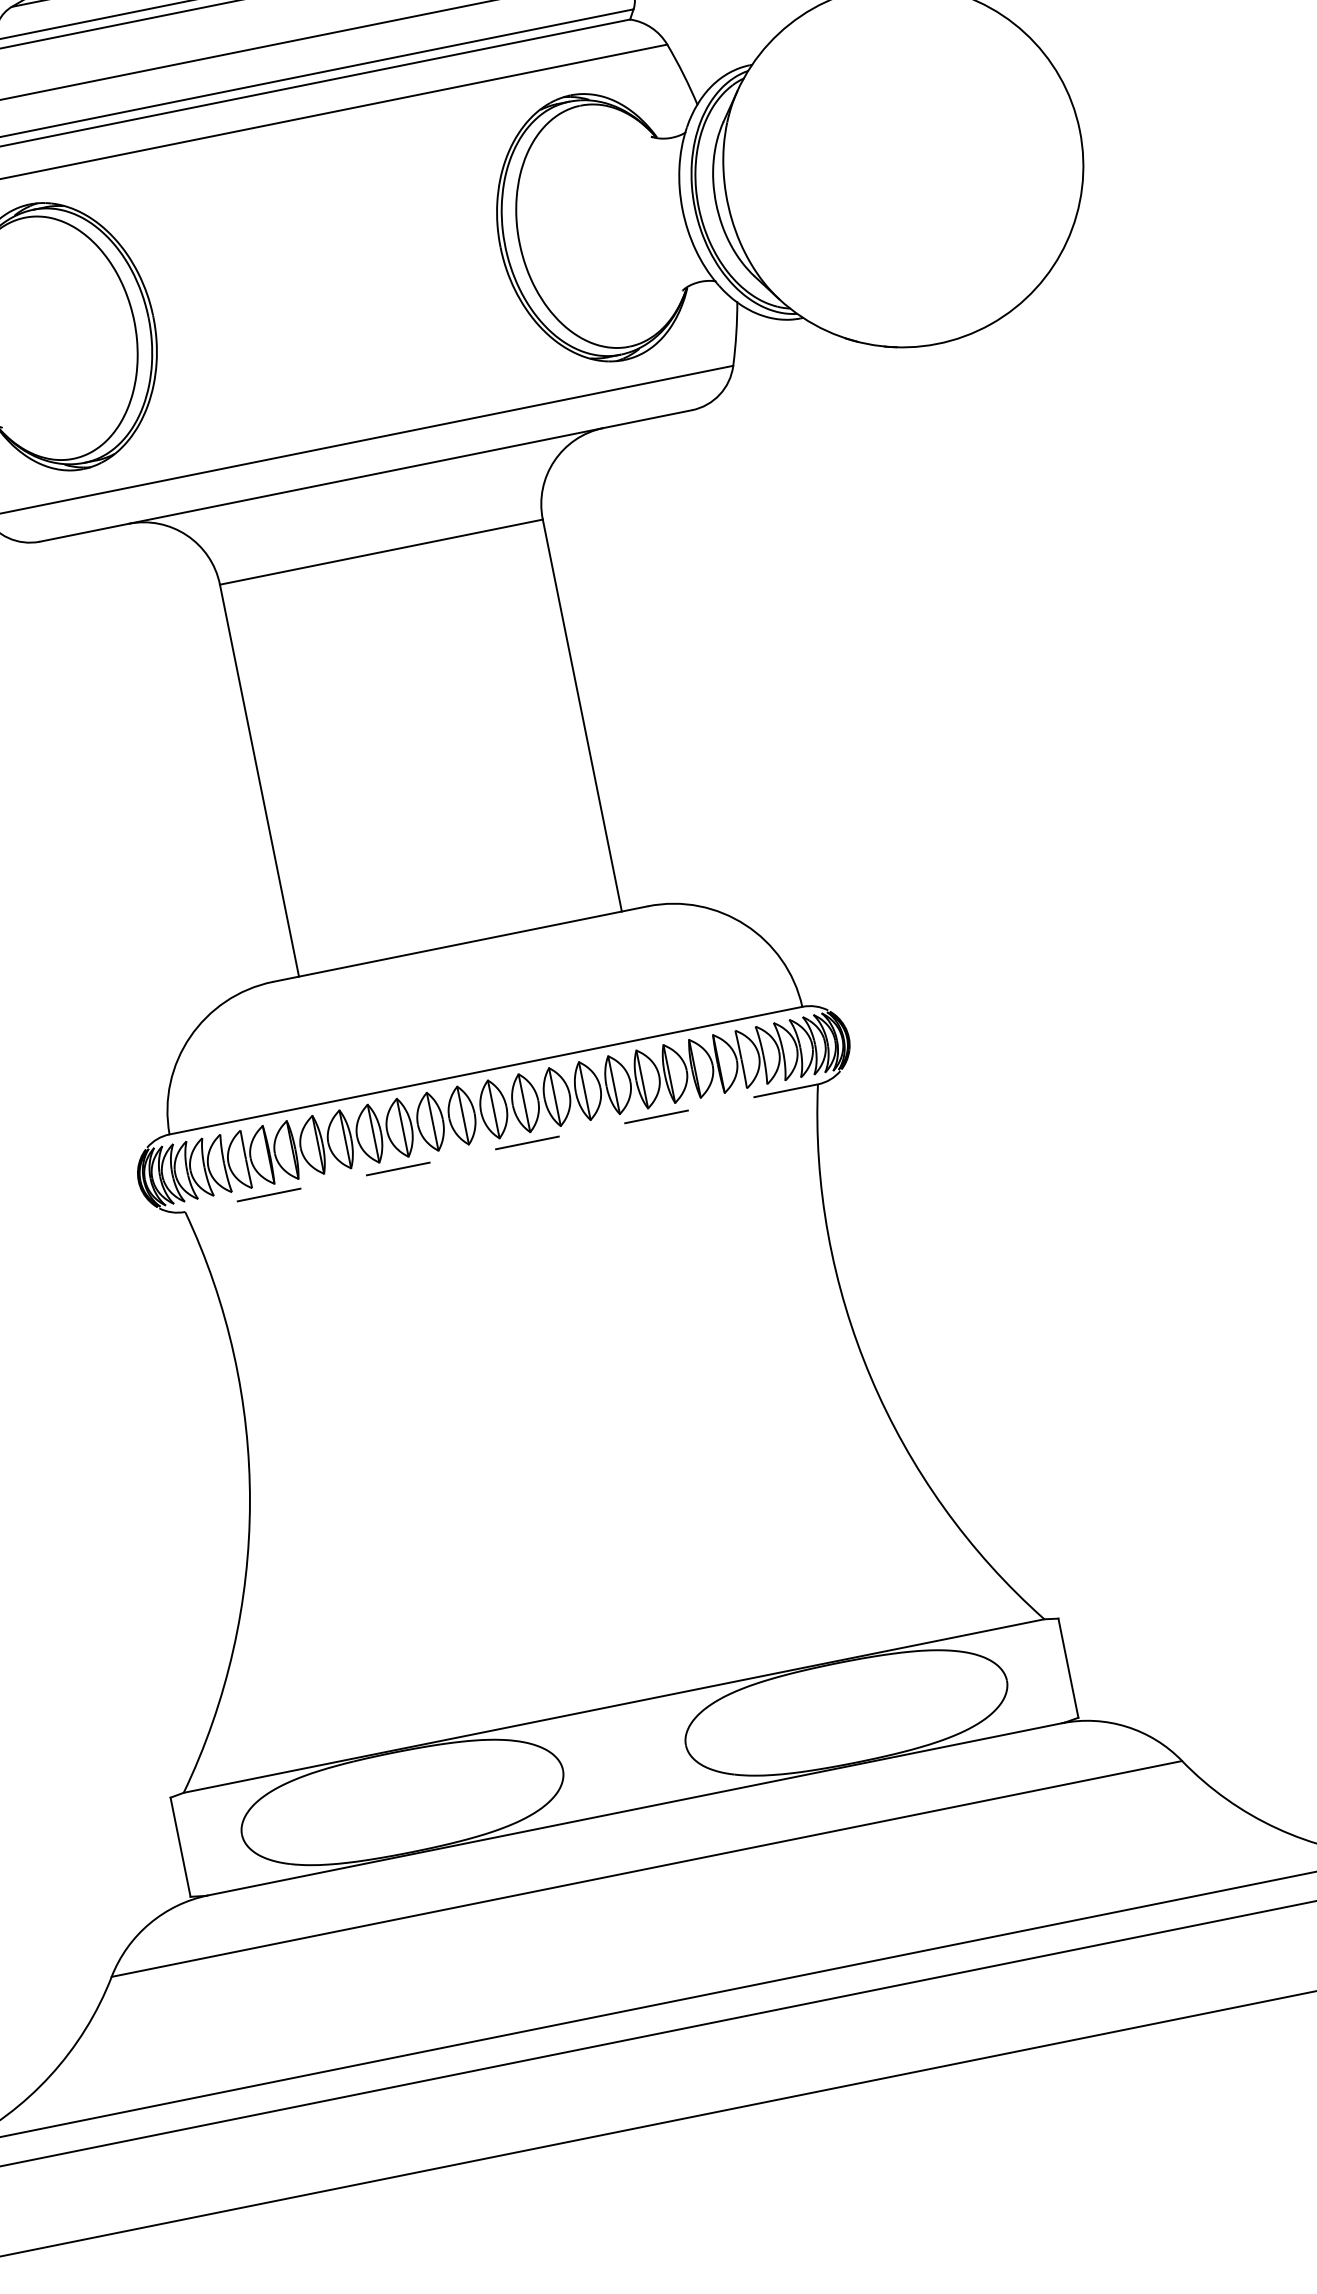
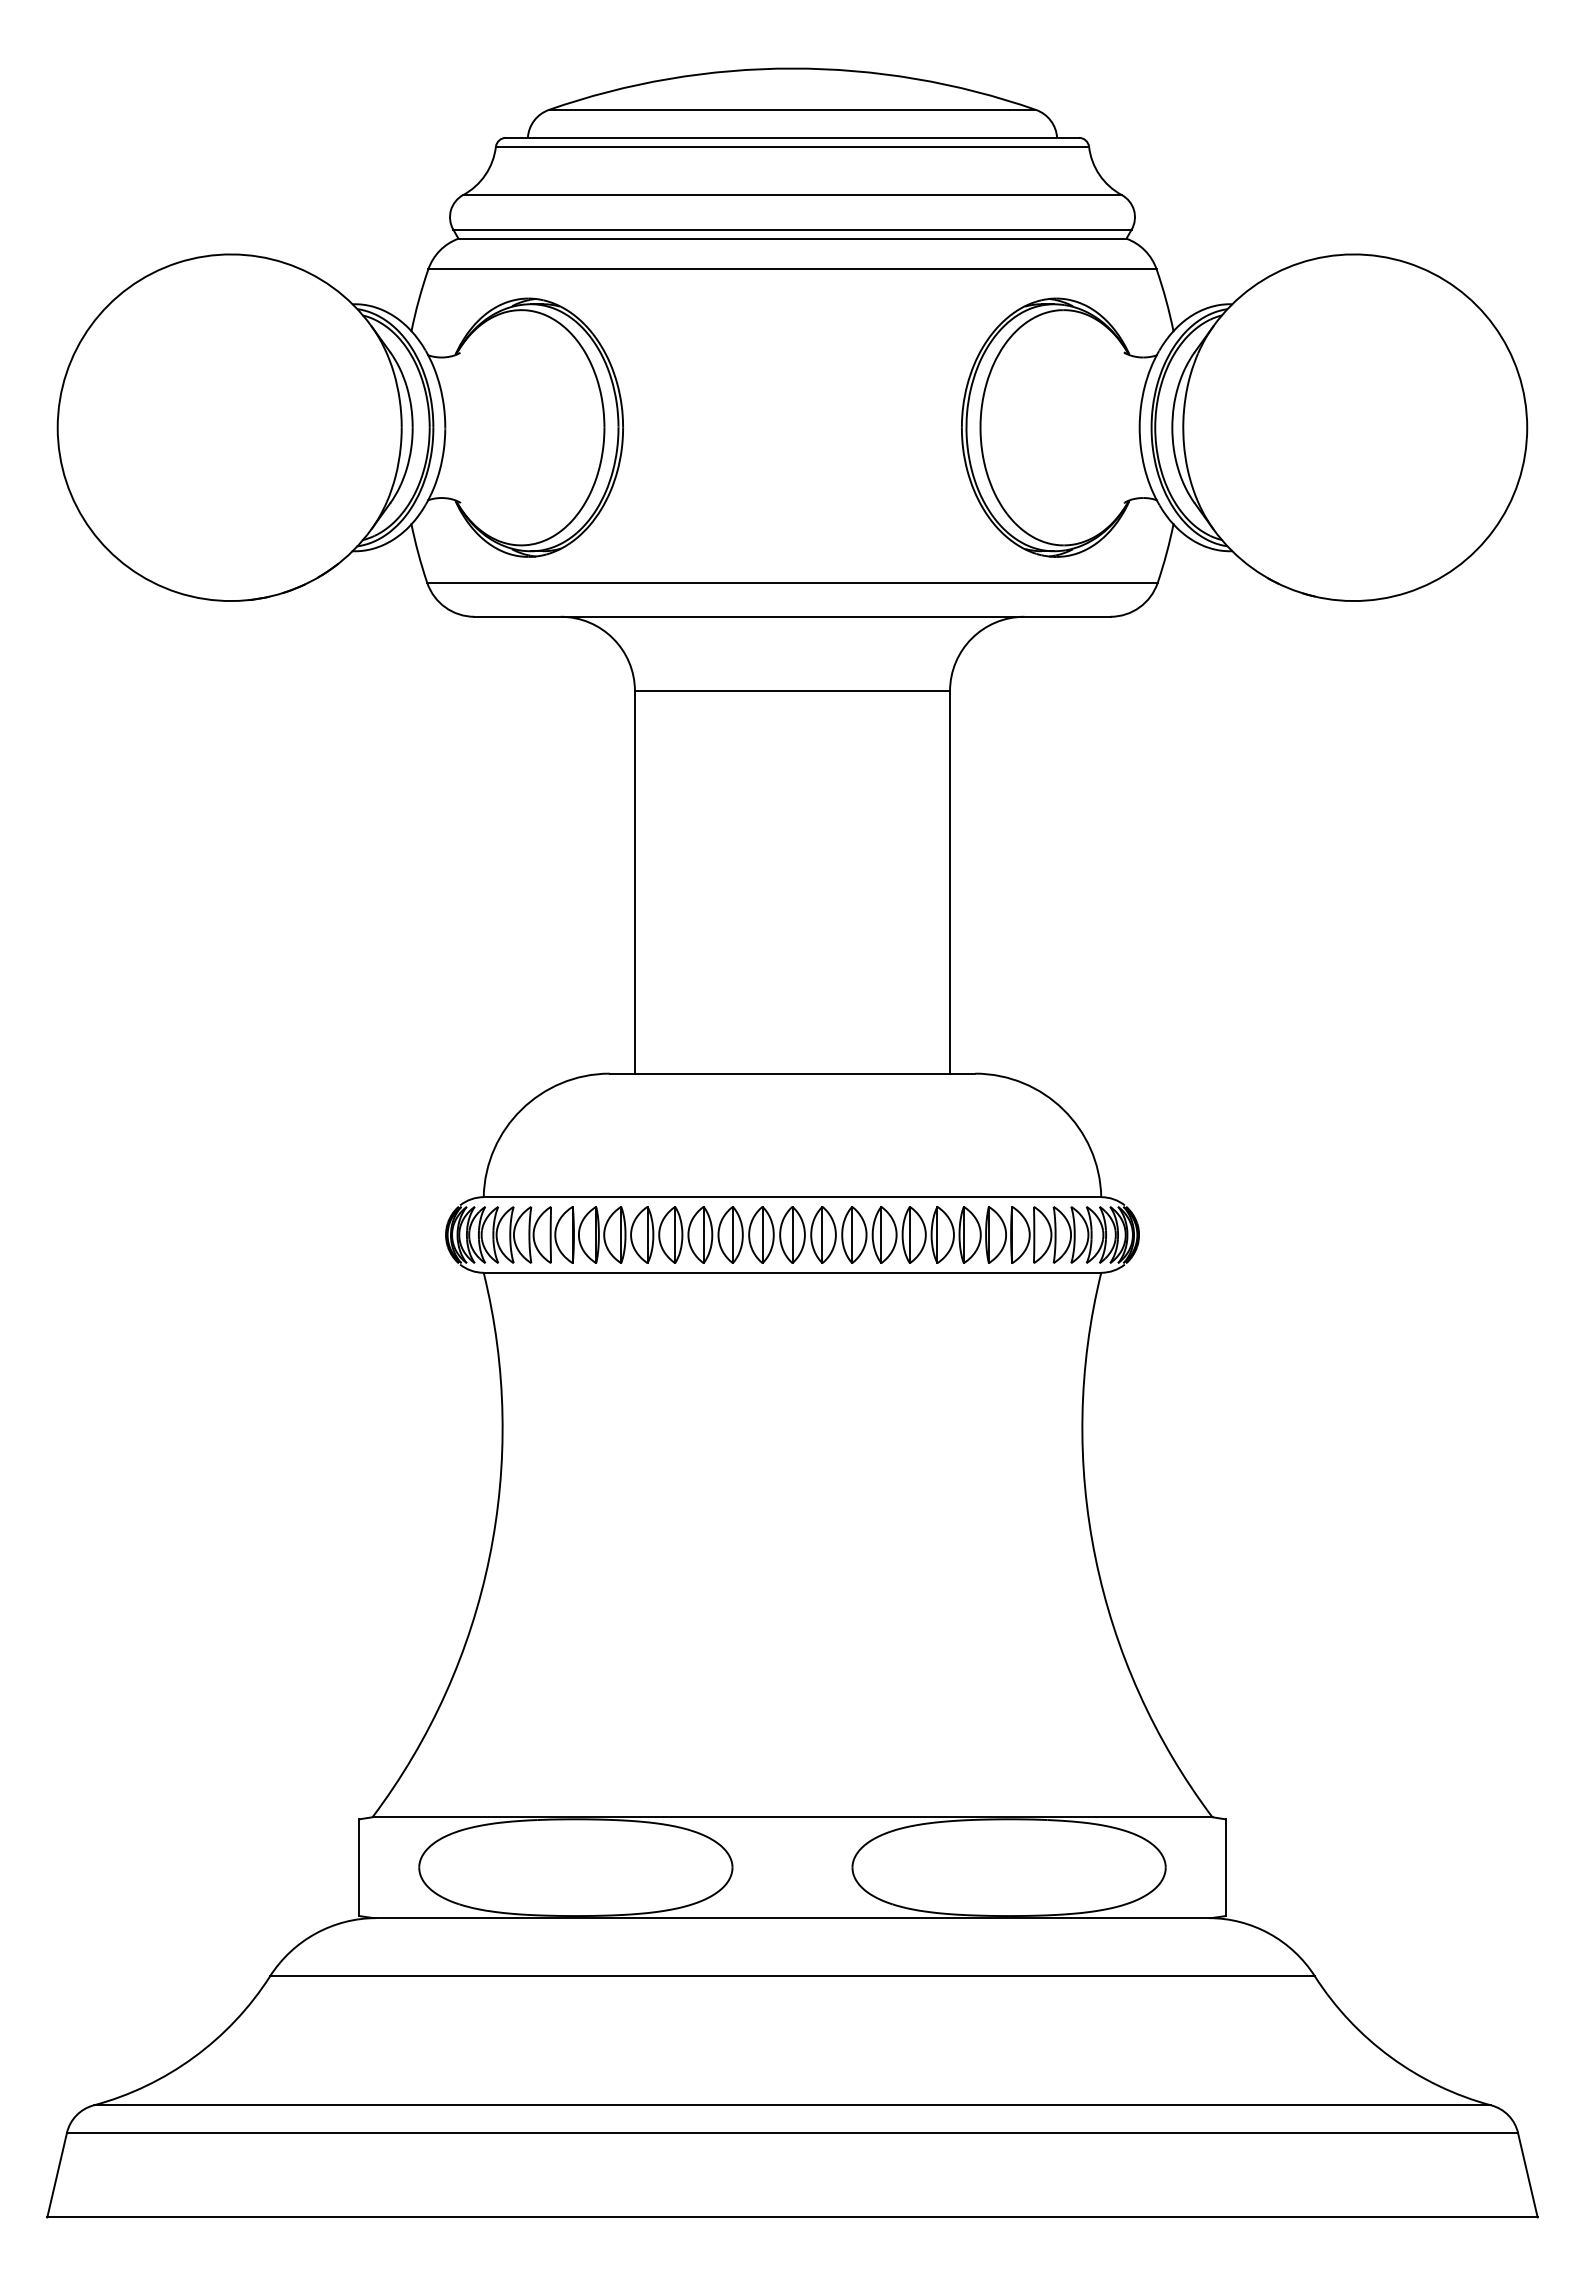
line: (501, 1147) -> (792, 1272), dashed -> solid

